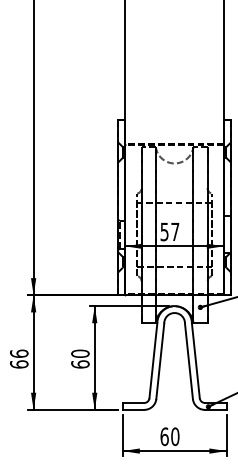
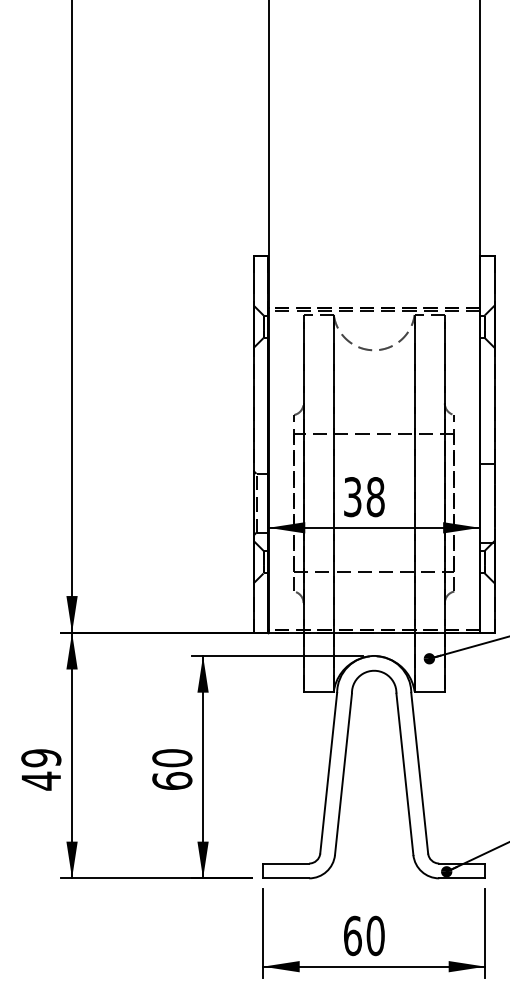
text: (170, 231) -> (365, 496), 57 -> 38
text: (19, 358) -> (41, 768), 66 -> 49

